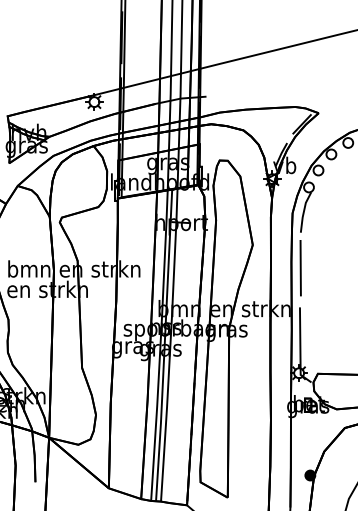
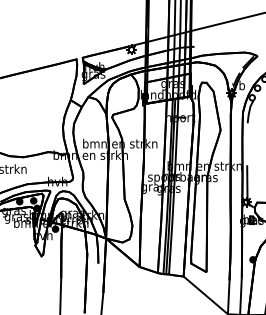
line: (300, 266) -> (247, 142), removed

